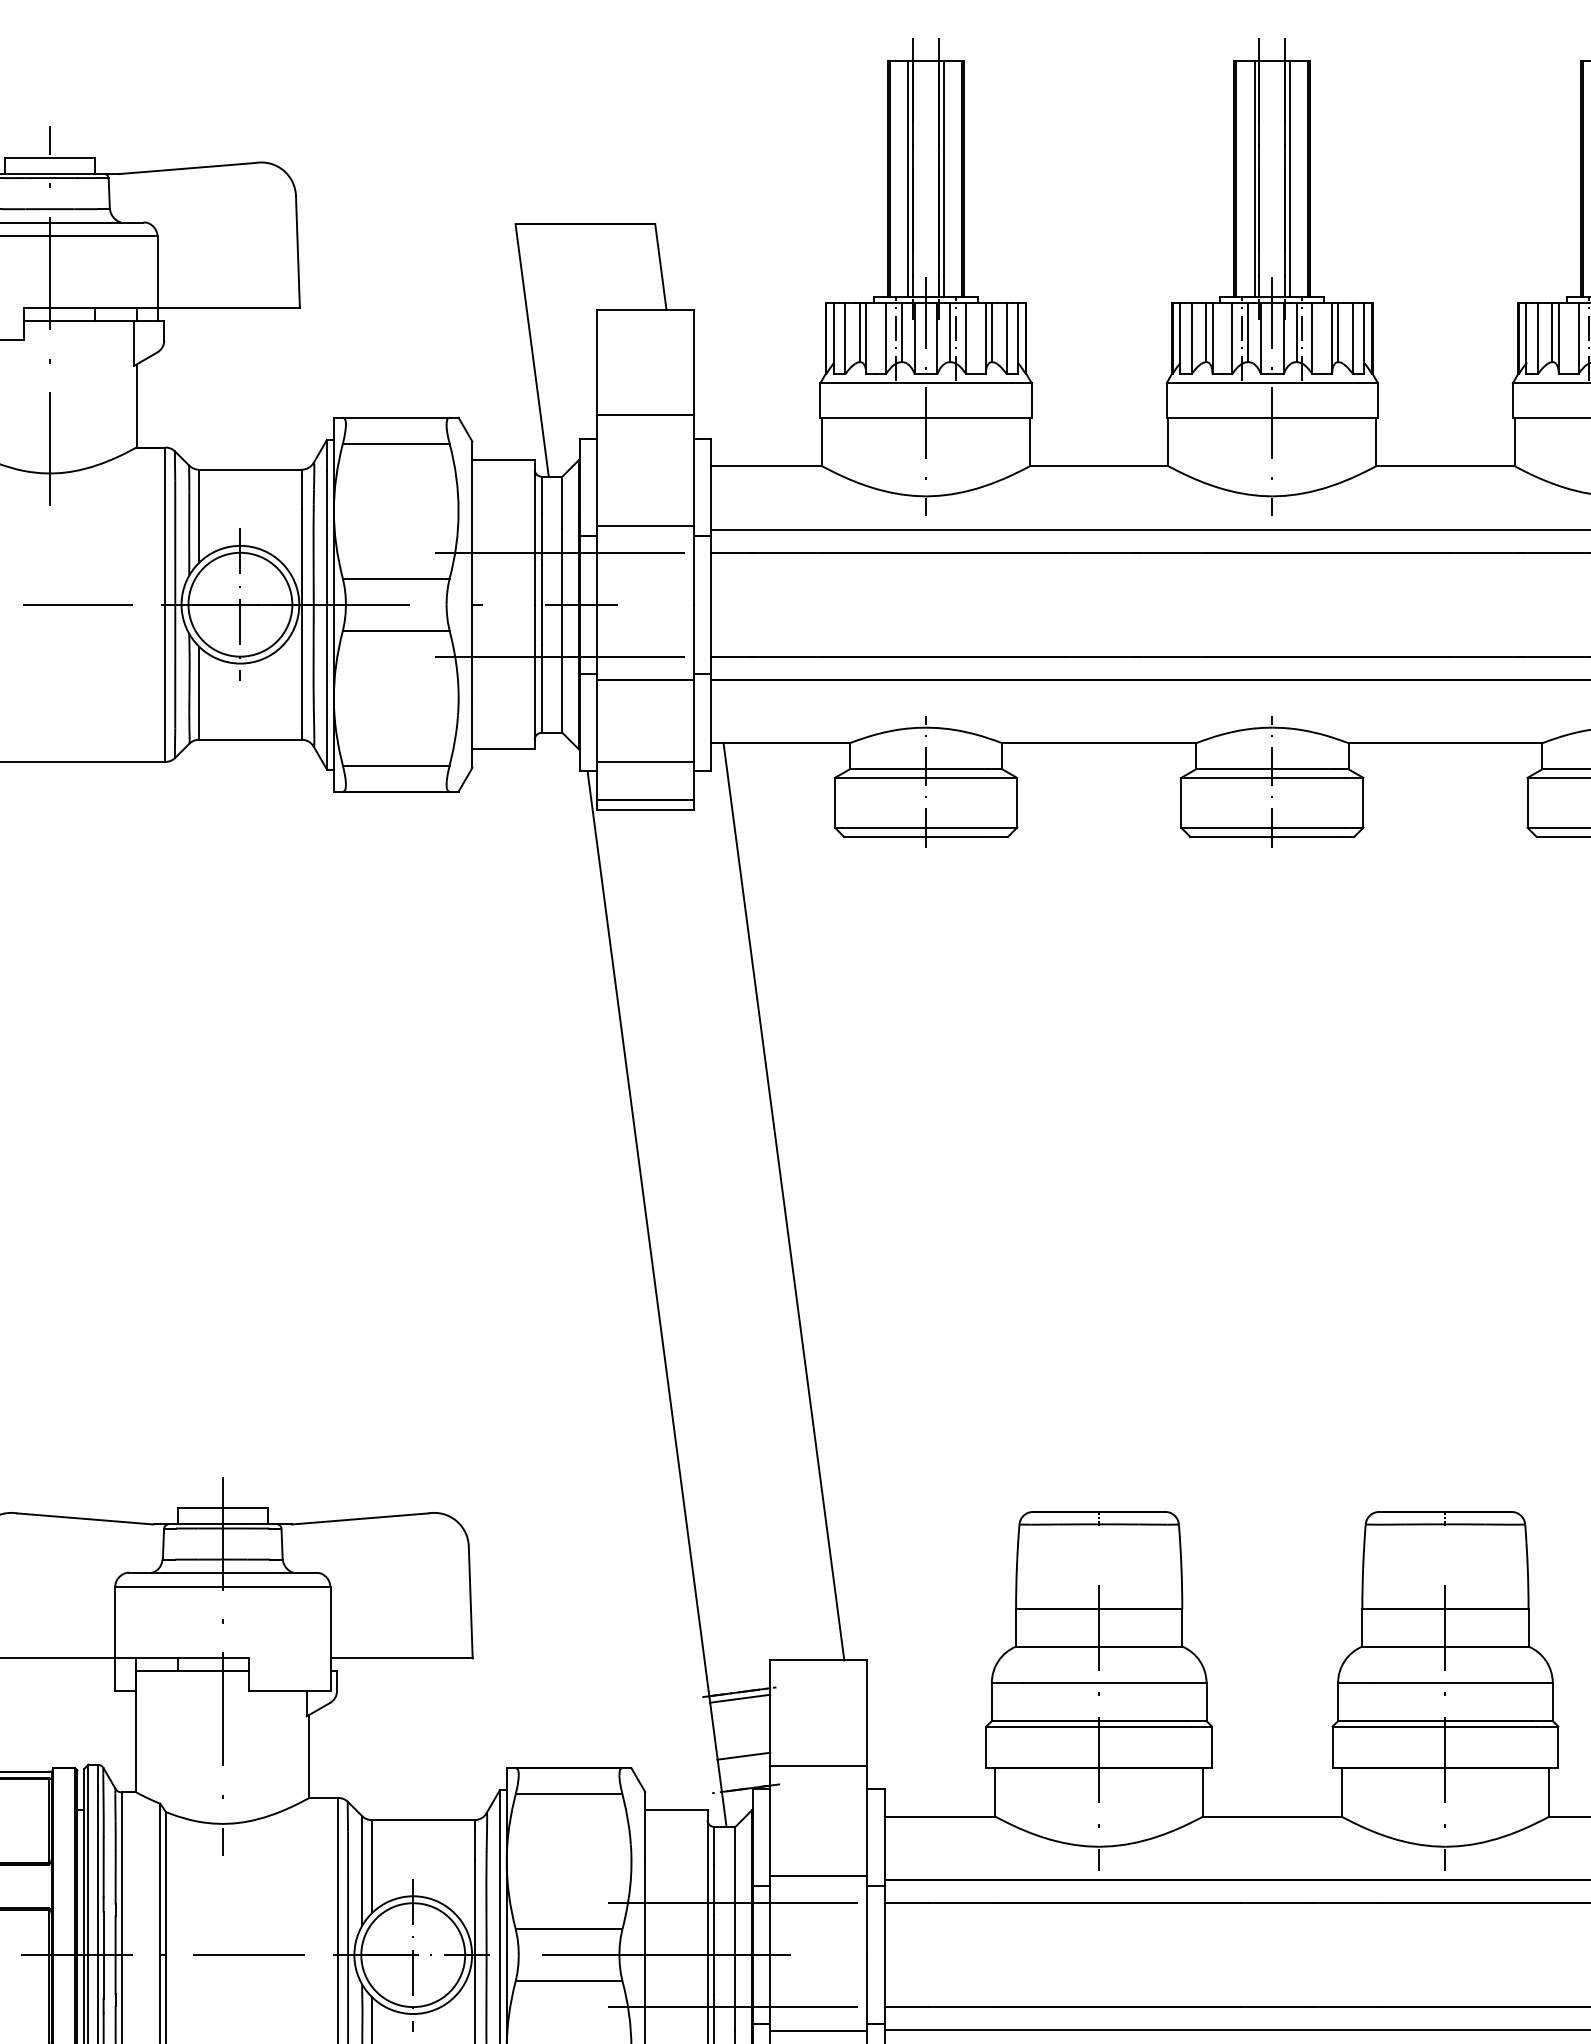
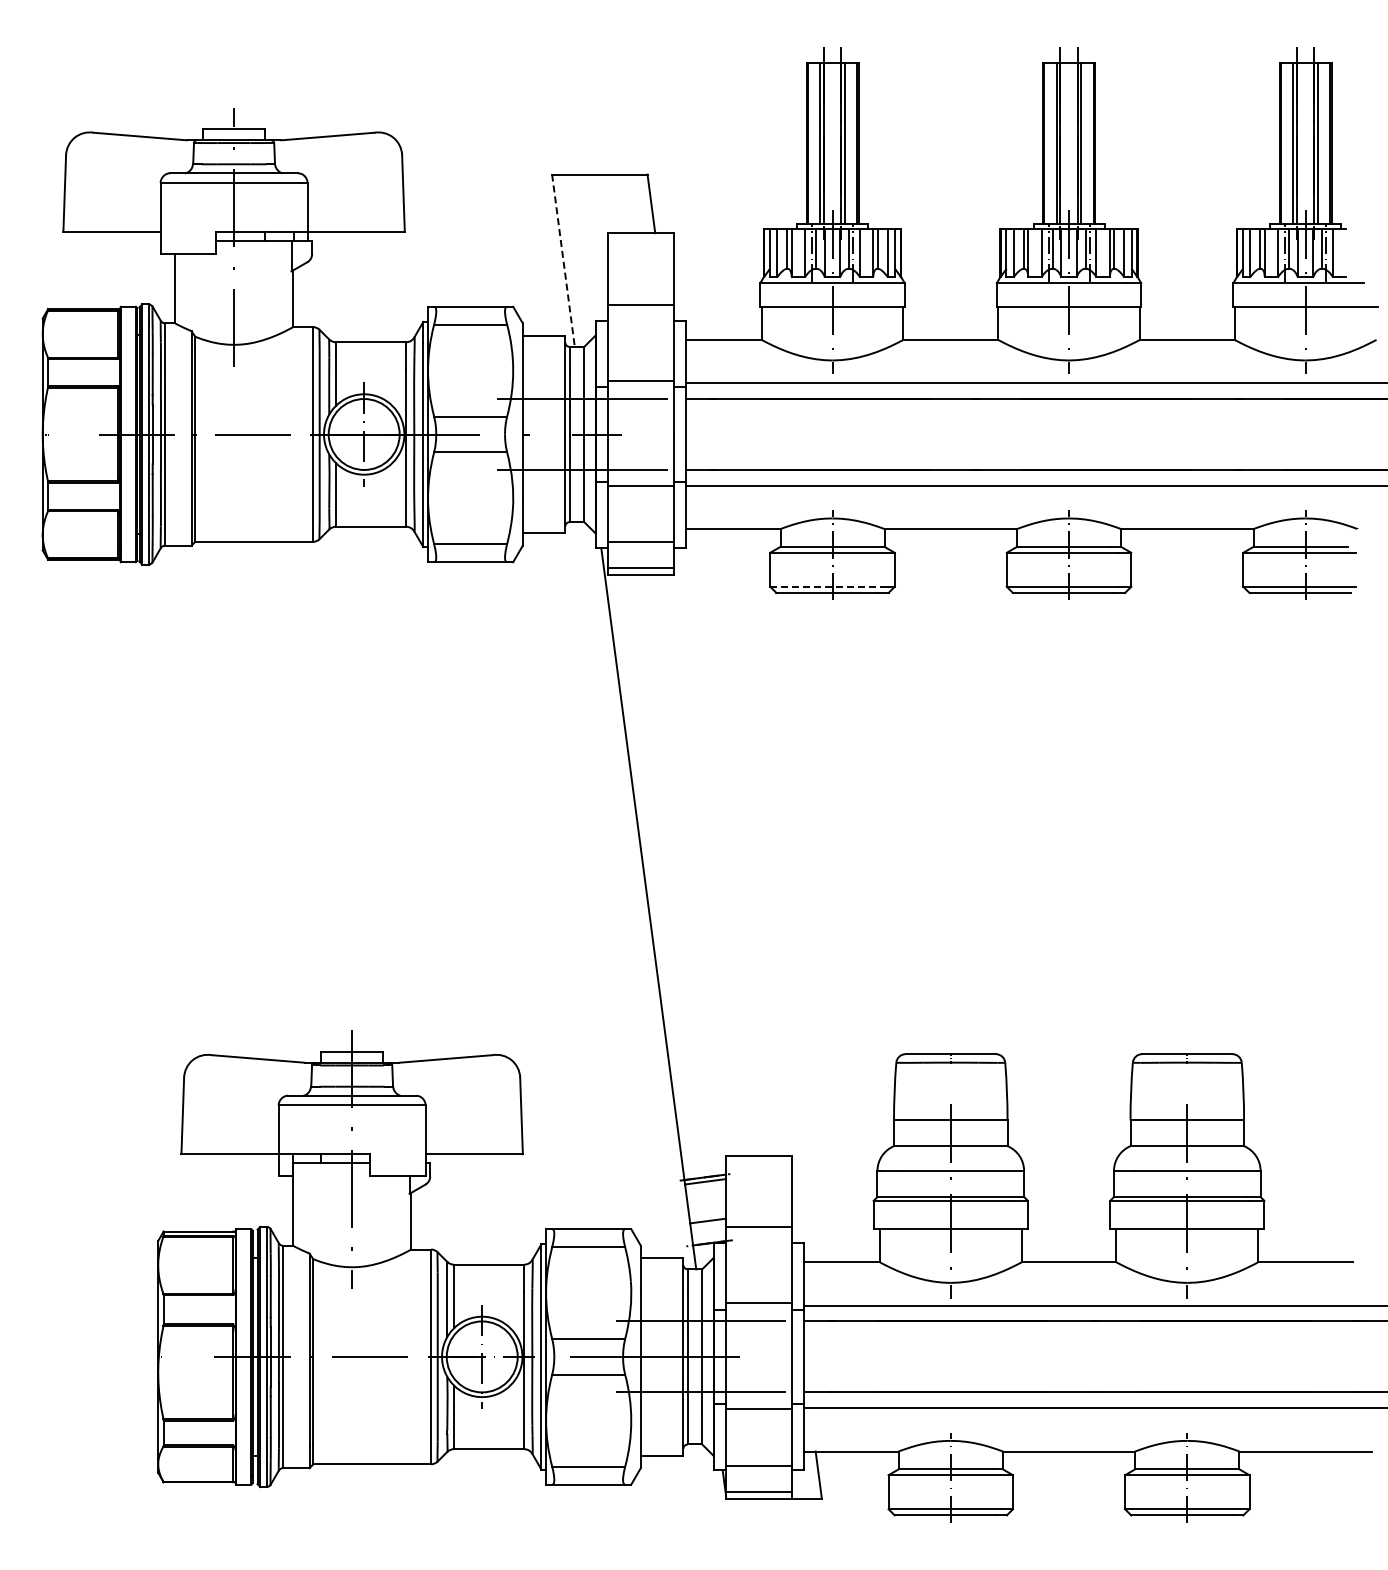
line: (532, 349) -> (563, 260), solid -> dashed
line: (918, 827) -> (827, 586), solid -> dashed
line: (784, 1202) -> (735, 842), removed

